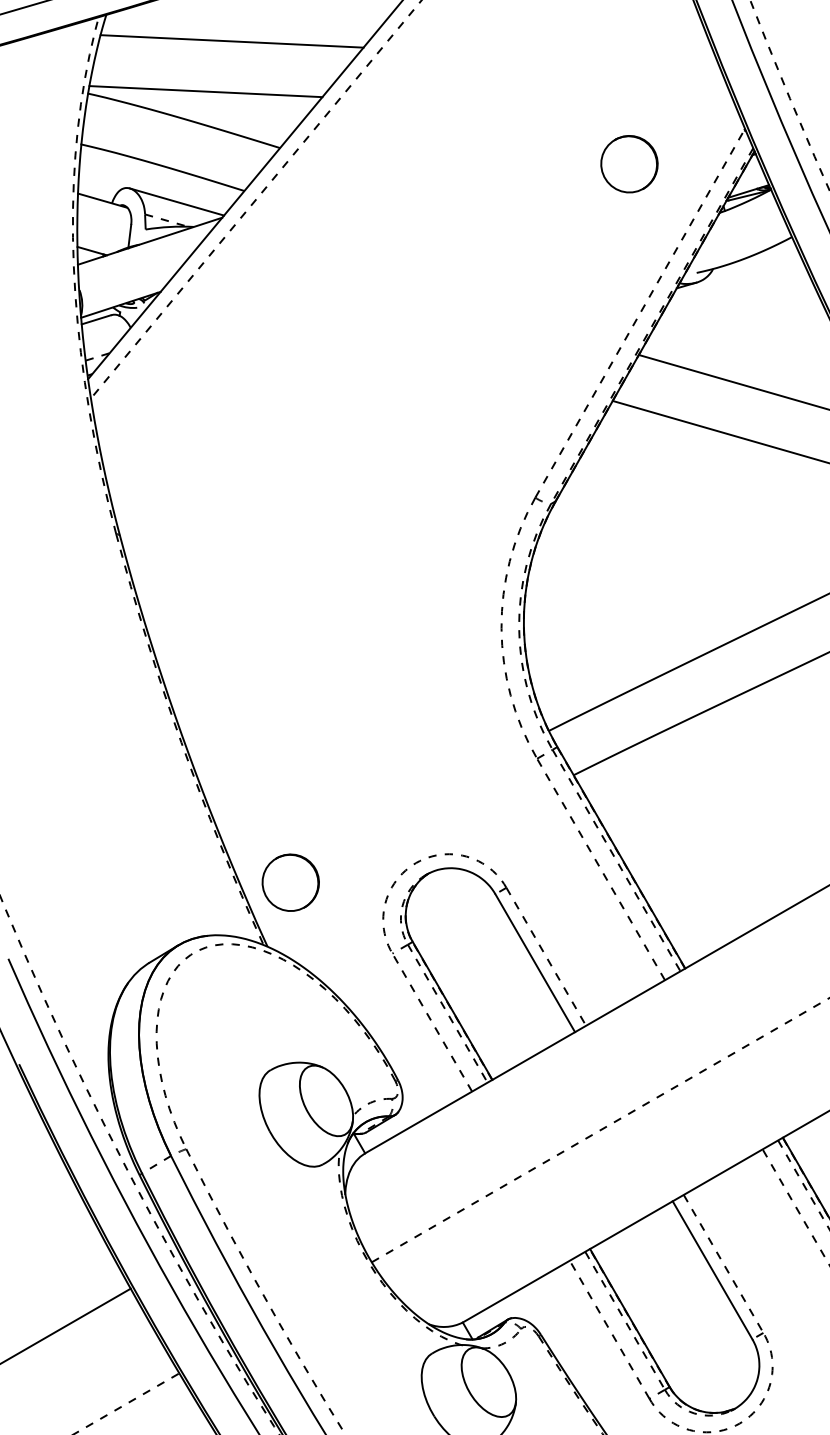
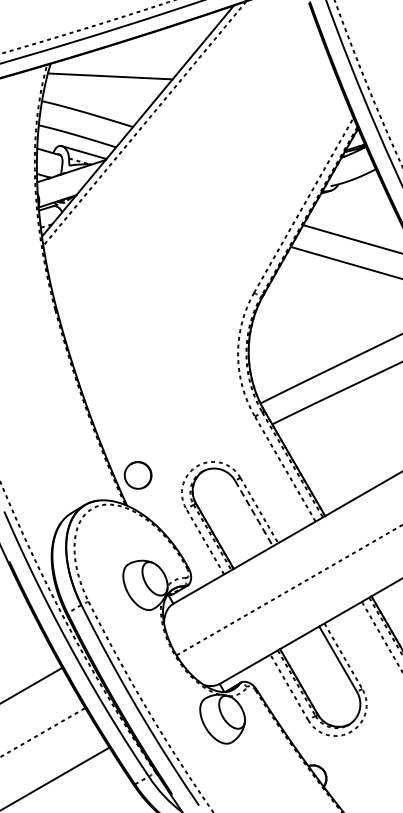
line: (205, 90) -> (97, 99), removed
part: (628, 163) -> (298, 134), removed
line: (536, 963) -> (254, 513), solid -> dashed

